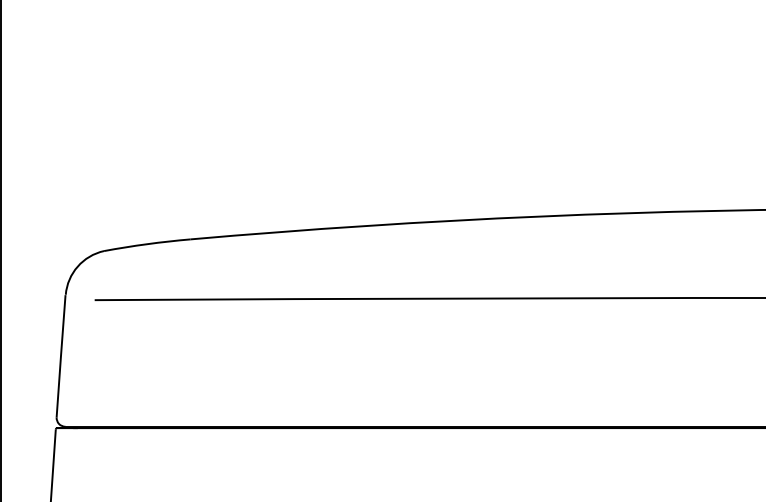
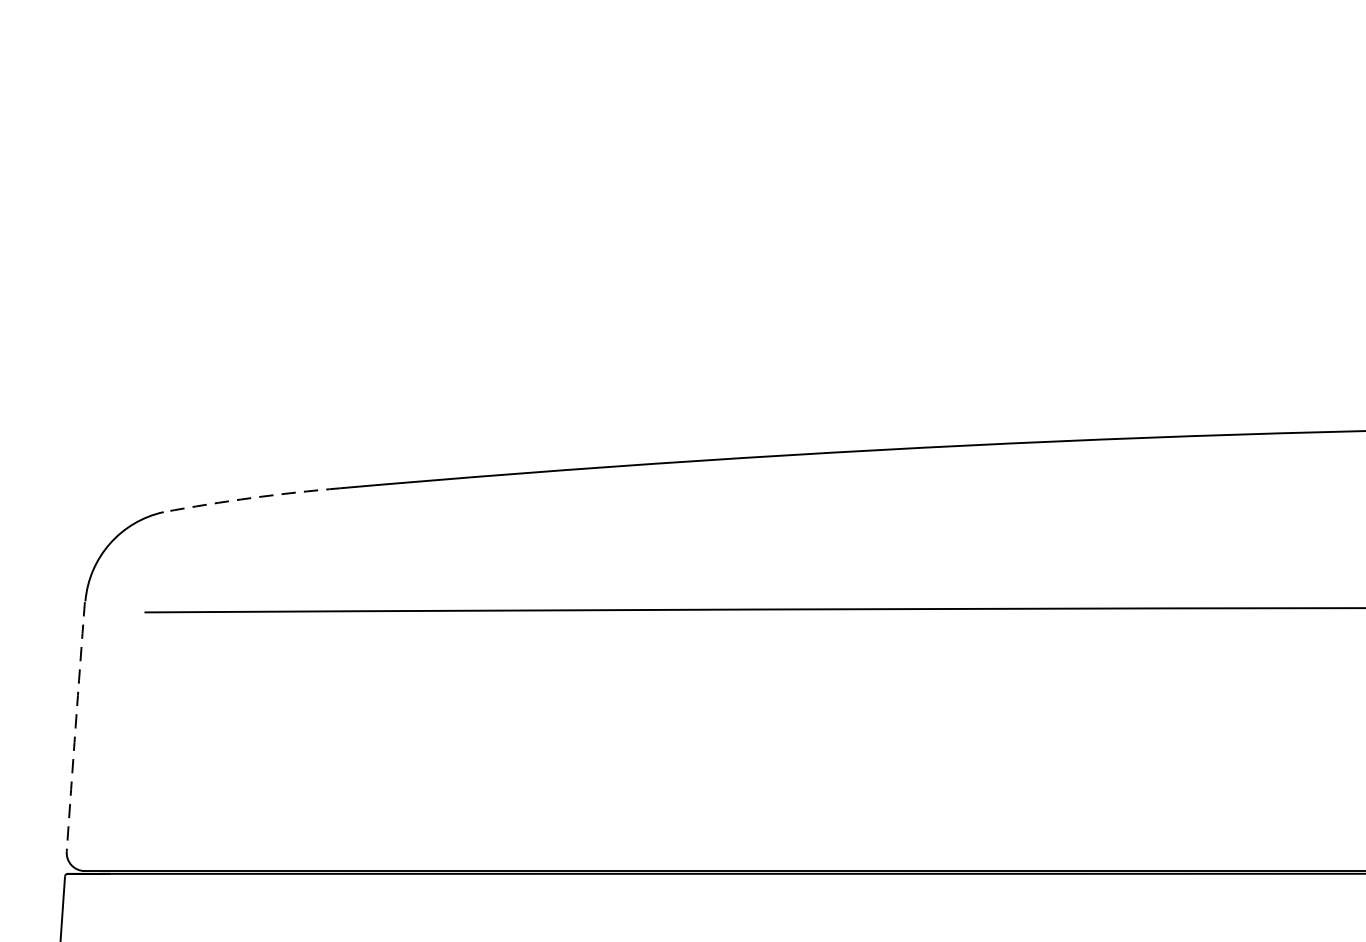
arc: (147, 244) -> (252, 498), solid -> dashed
arc: (61, 356) -> (76, 727), solid -> dashed

